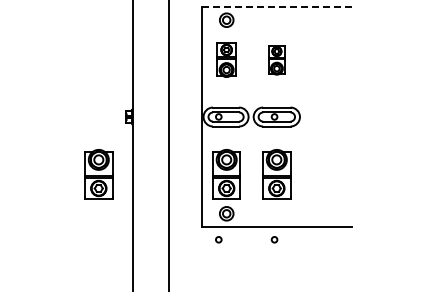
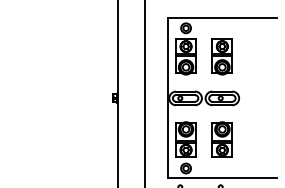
line: (277, 6) -> (222, 18), dashed -> solid
part: (226, 60) -> (185, 57), size x1.43
part: (276, 60) -> (222, 57), size x1.67
part: (98, 174) -> (93, 140), removed

